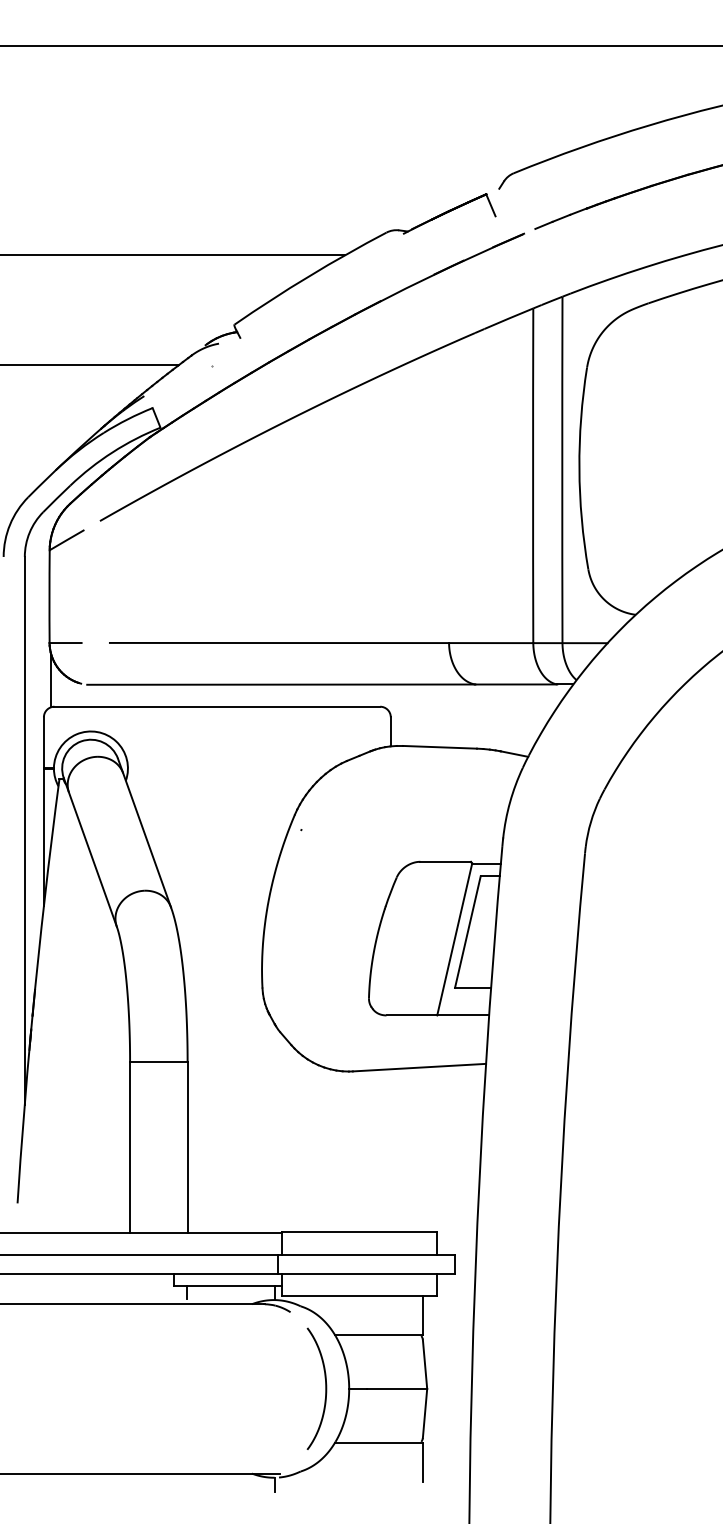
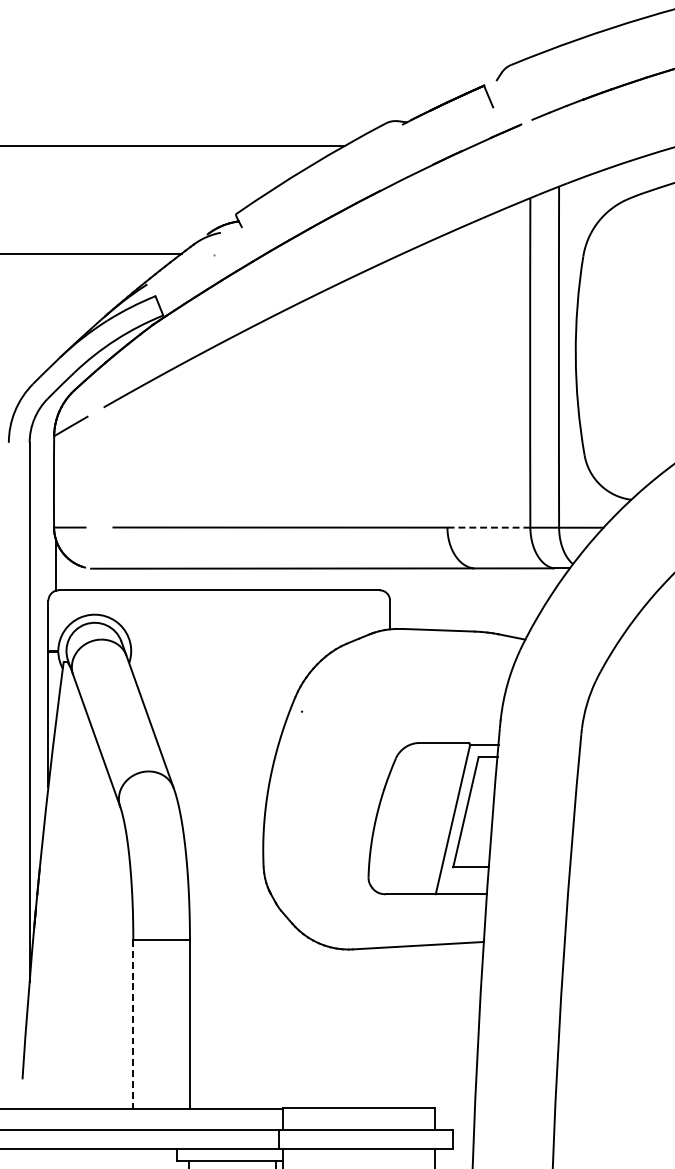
line: (490, 643) -> (488, 528), solid -> dashed
line: (130, 1147) -> (133, 1024), solid -> dashed

